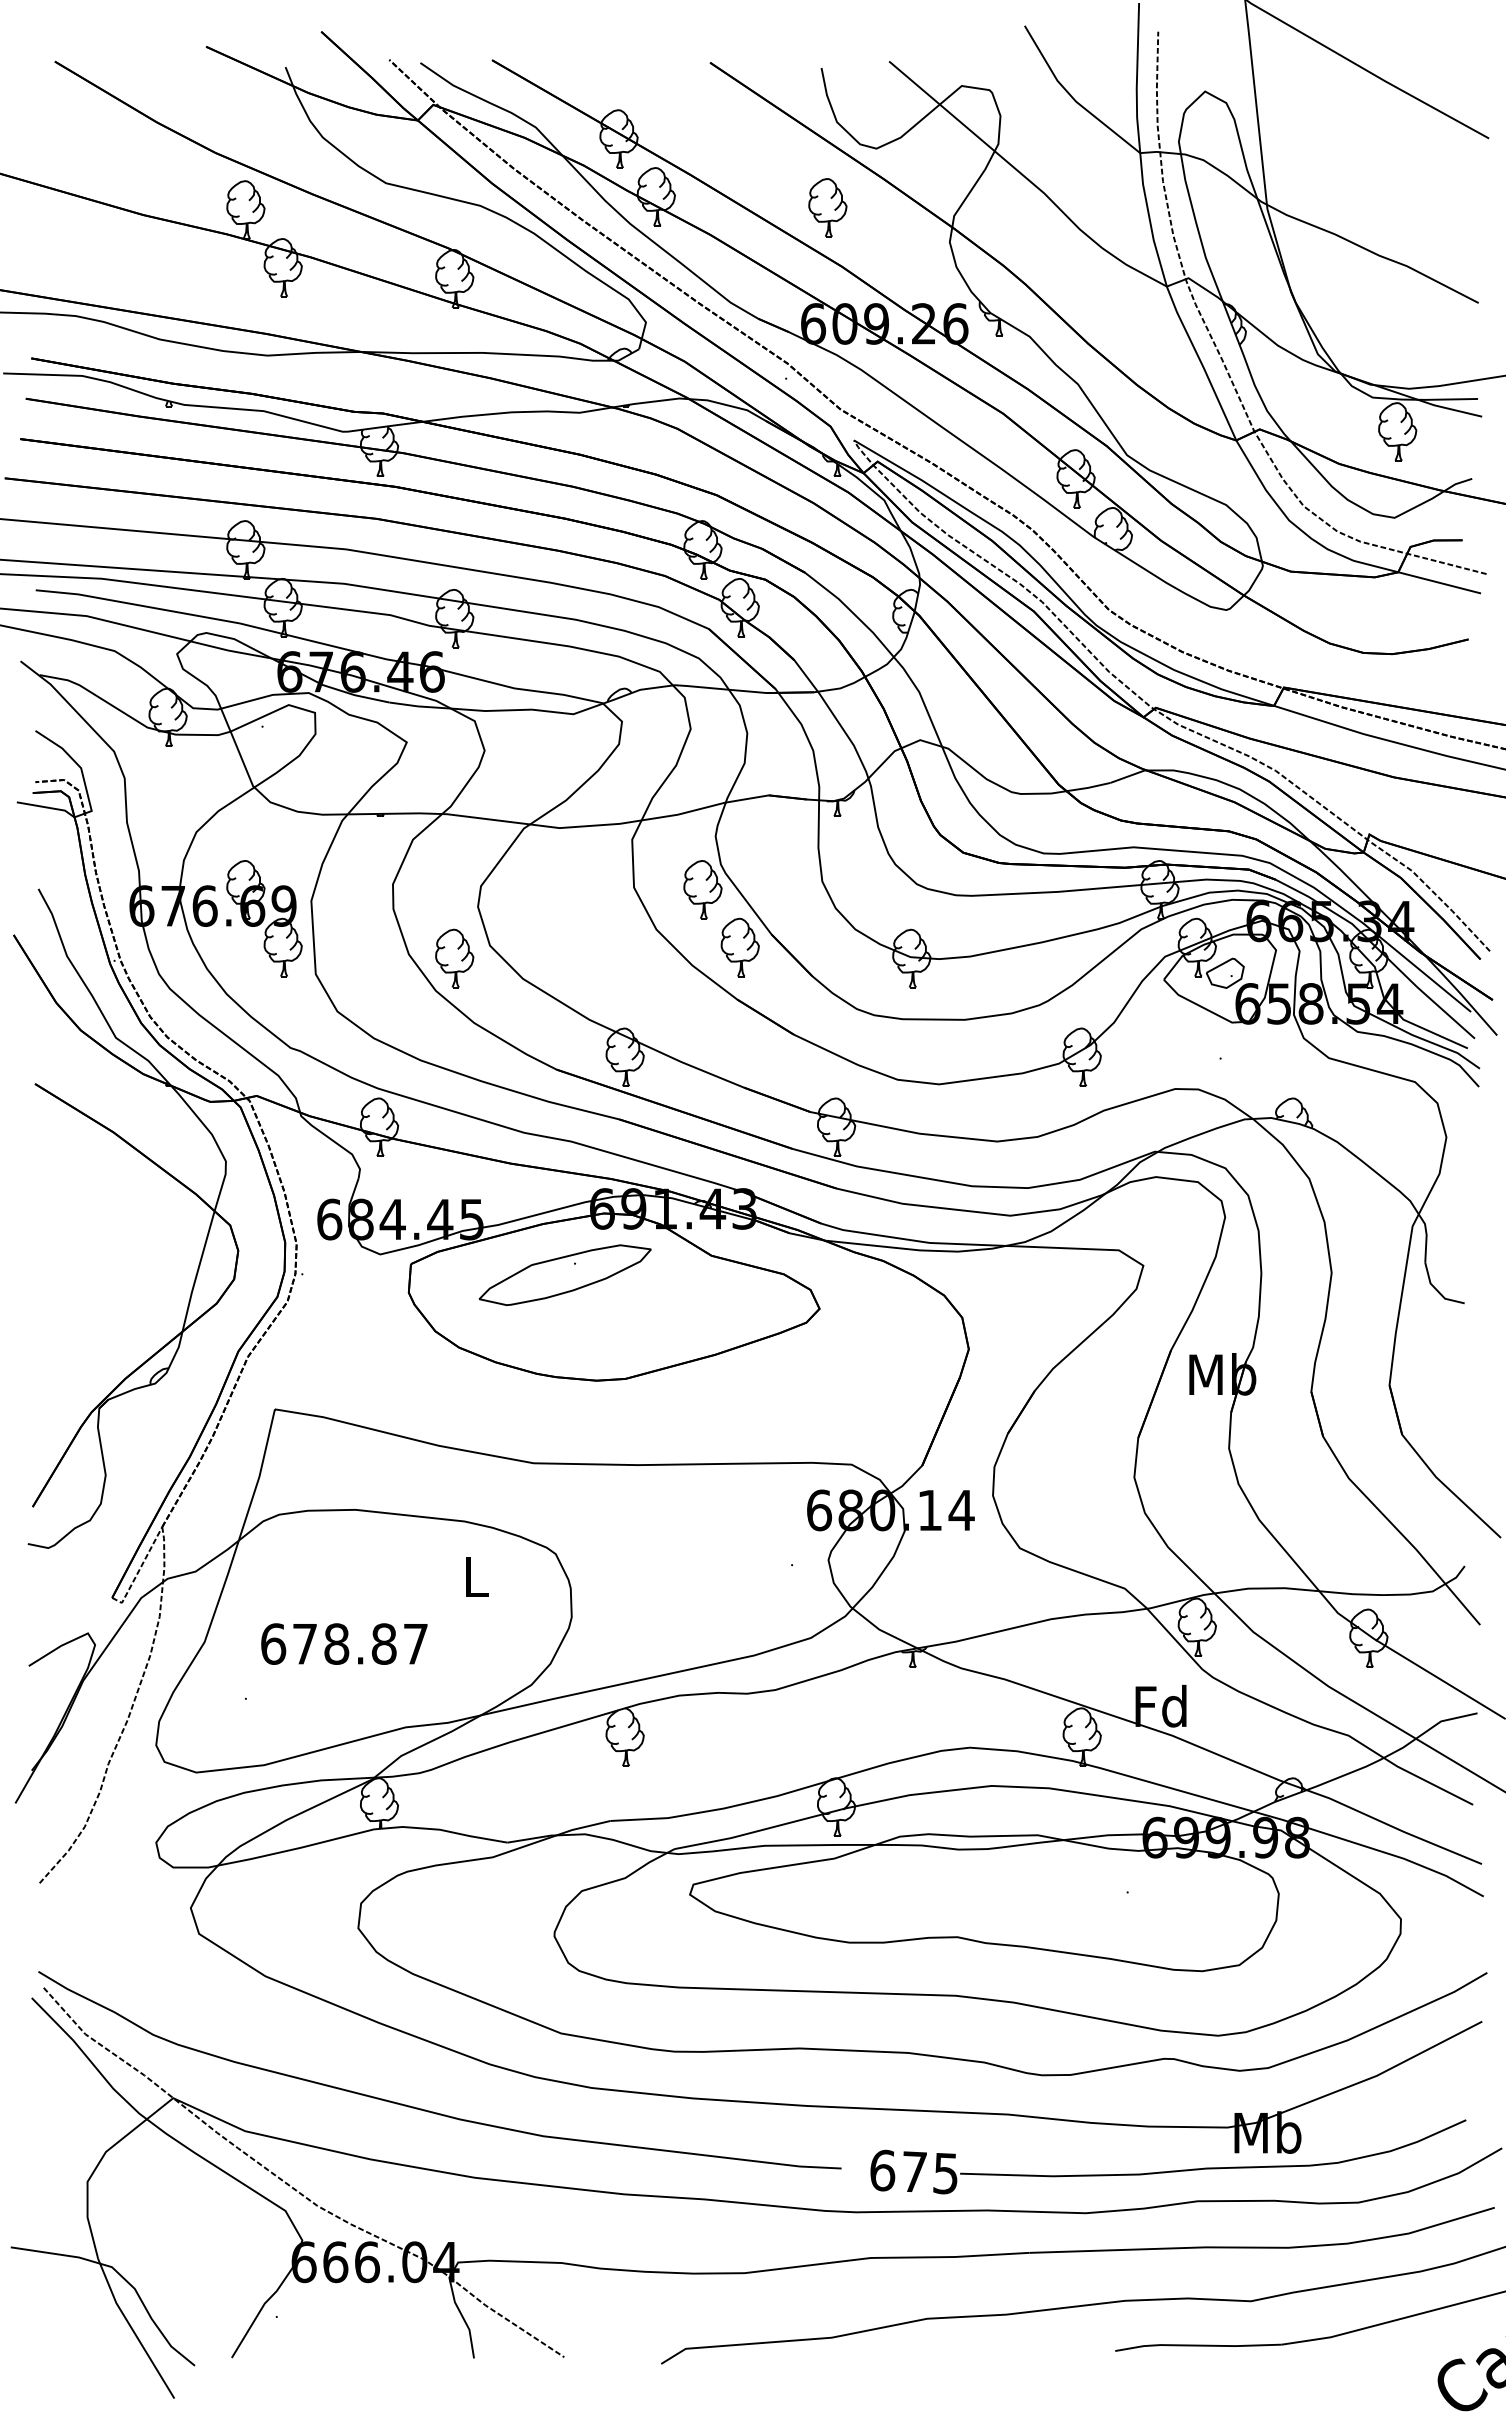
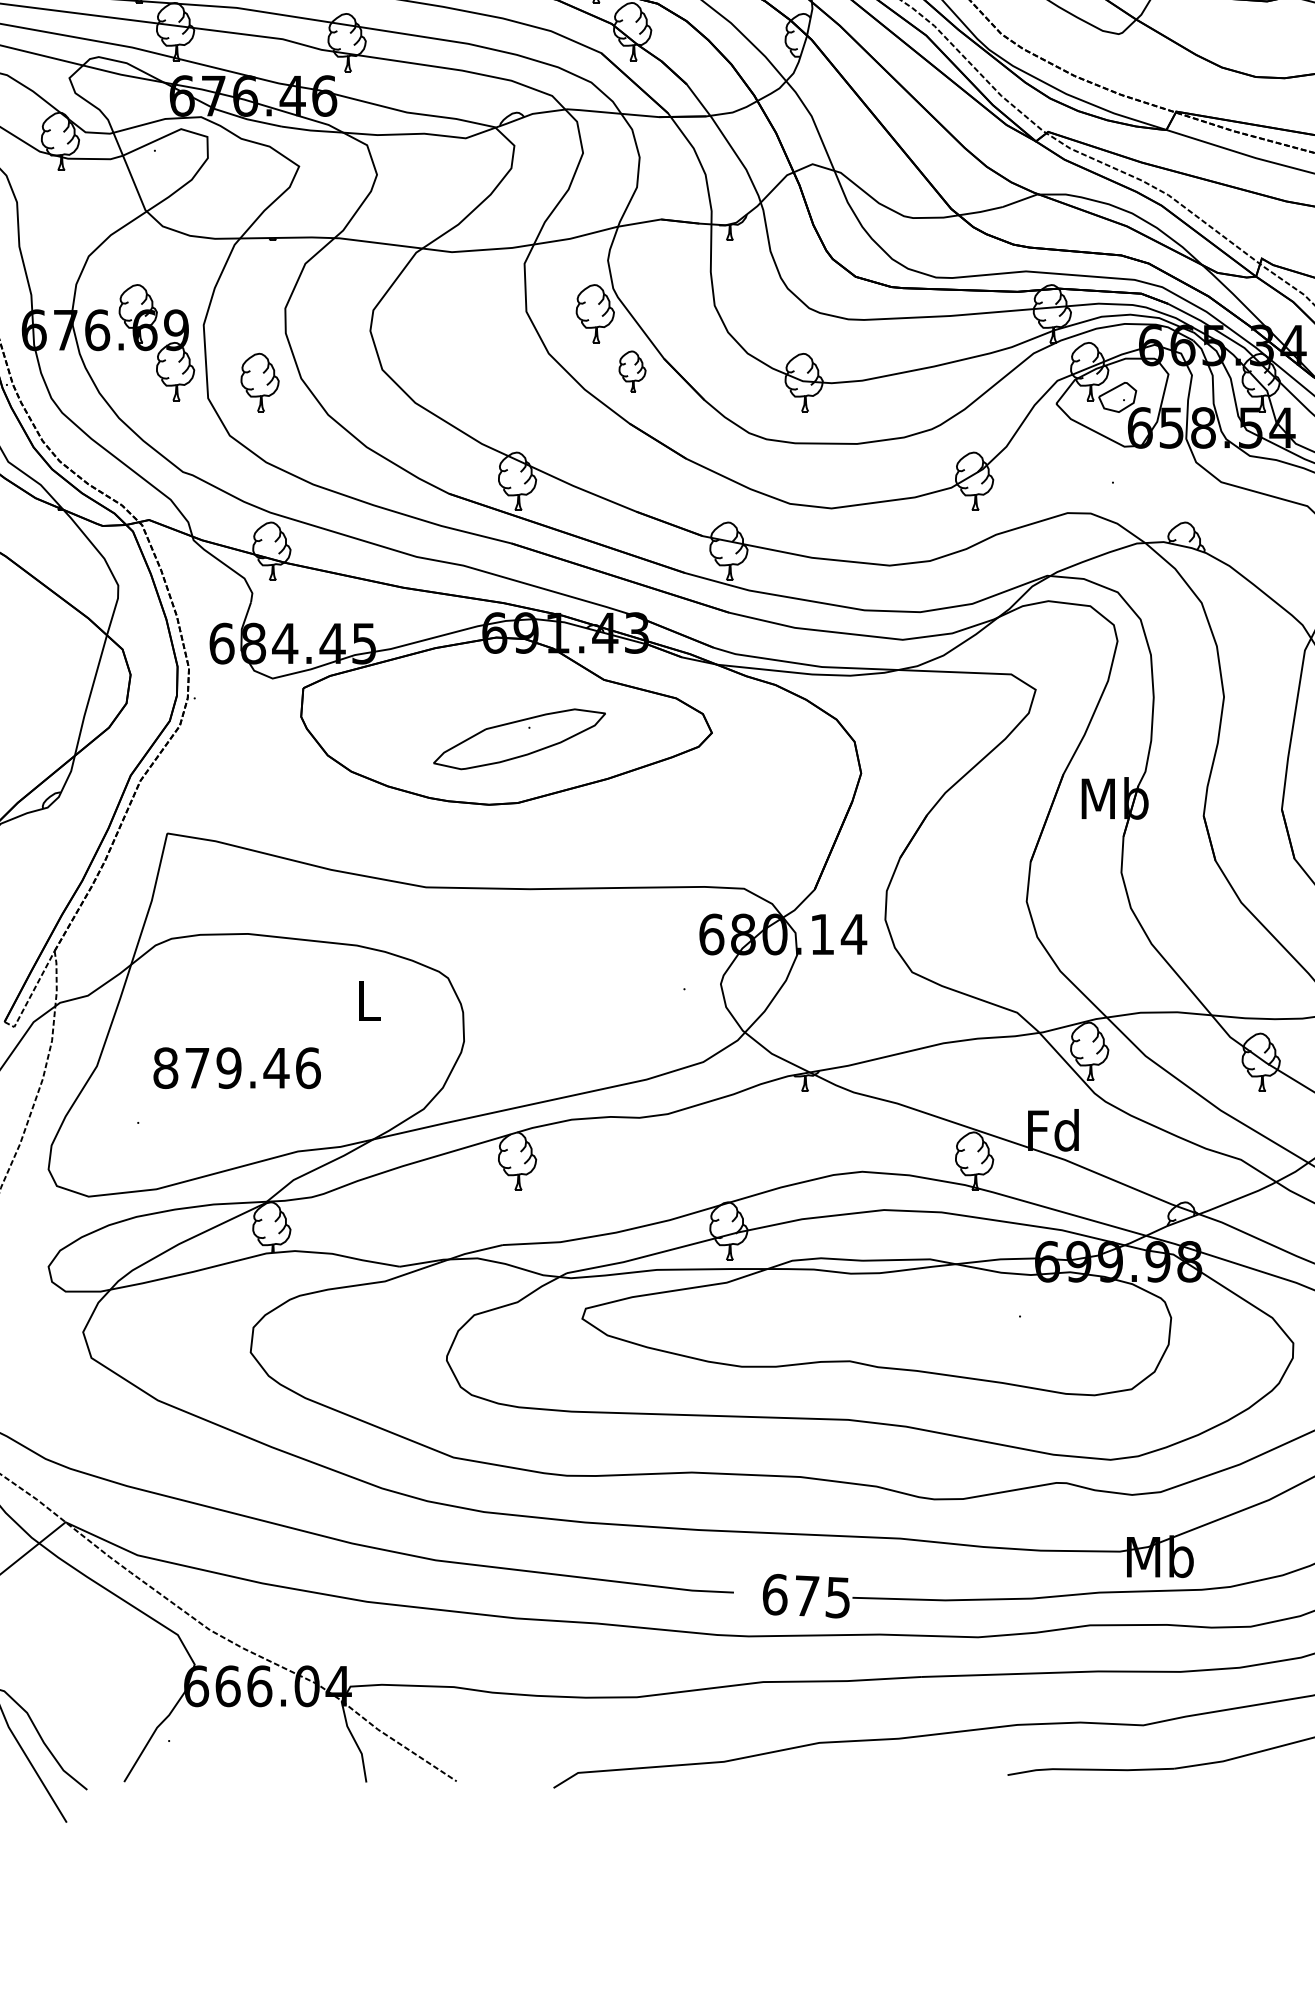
part: (739, 947) -> (631, 371), size x0.7
part: (454, 958) -> (259, 382), moved
part: (564, 1274) -> (518, 738), moved
text: (344, 1643) -> (236, 1067), 678.87 -> 879.46

